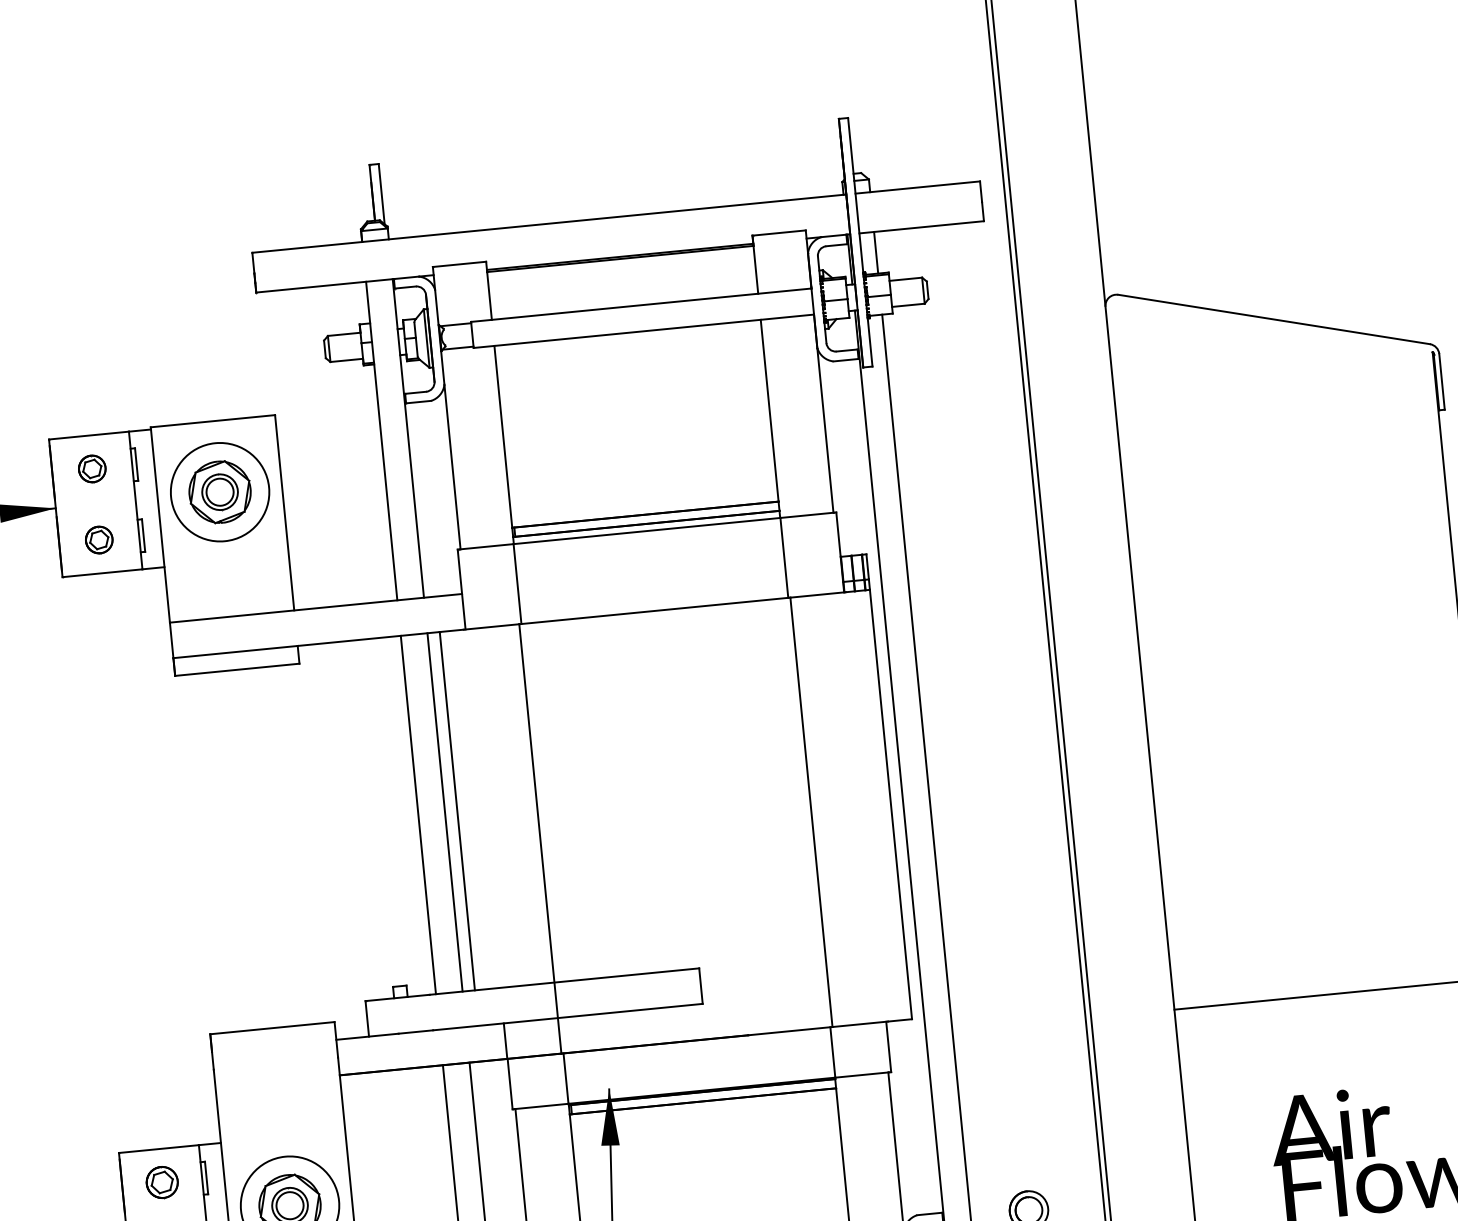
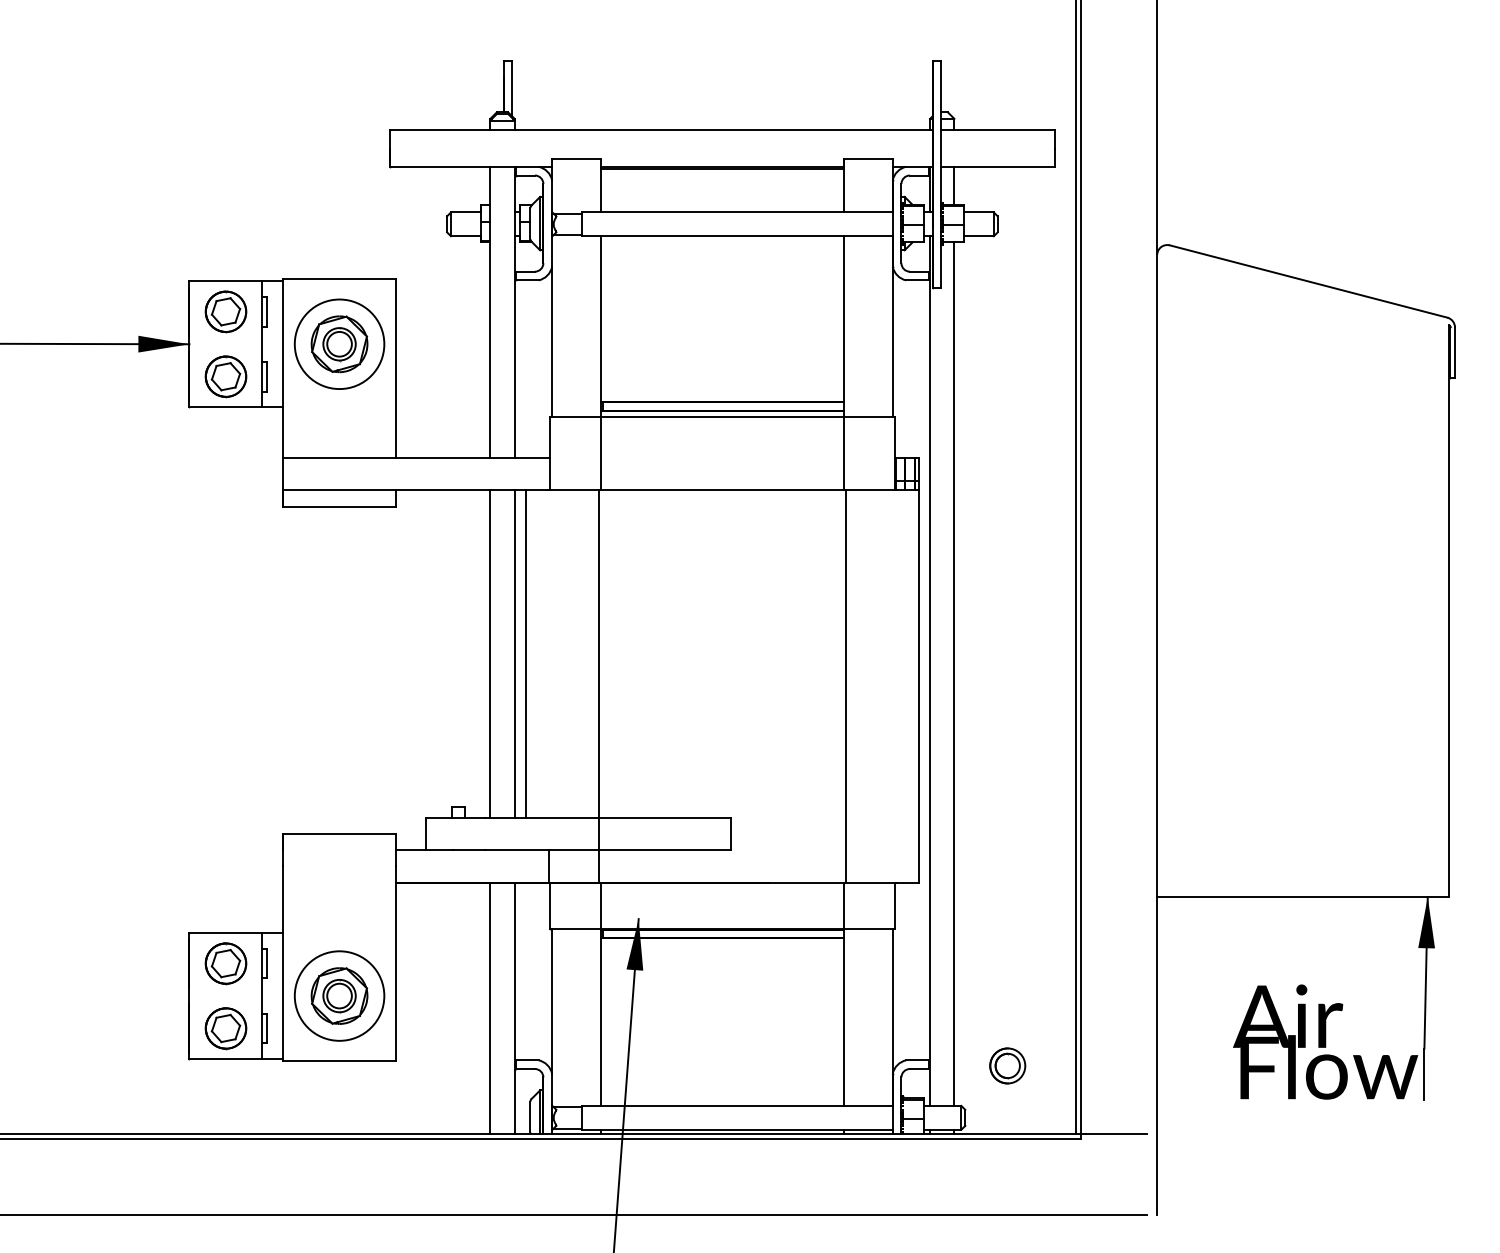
part: (91, 468) -> (225, 311), size x1.67
part: (98, 539) -> (225, 376), size x1.67
part: (161, 1182) -> (225, 963), size x1.43

